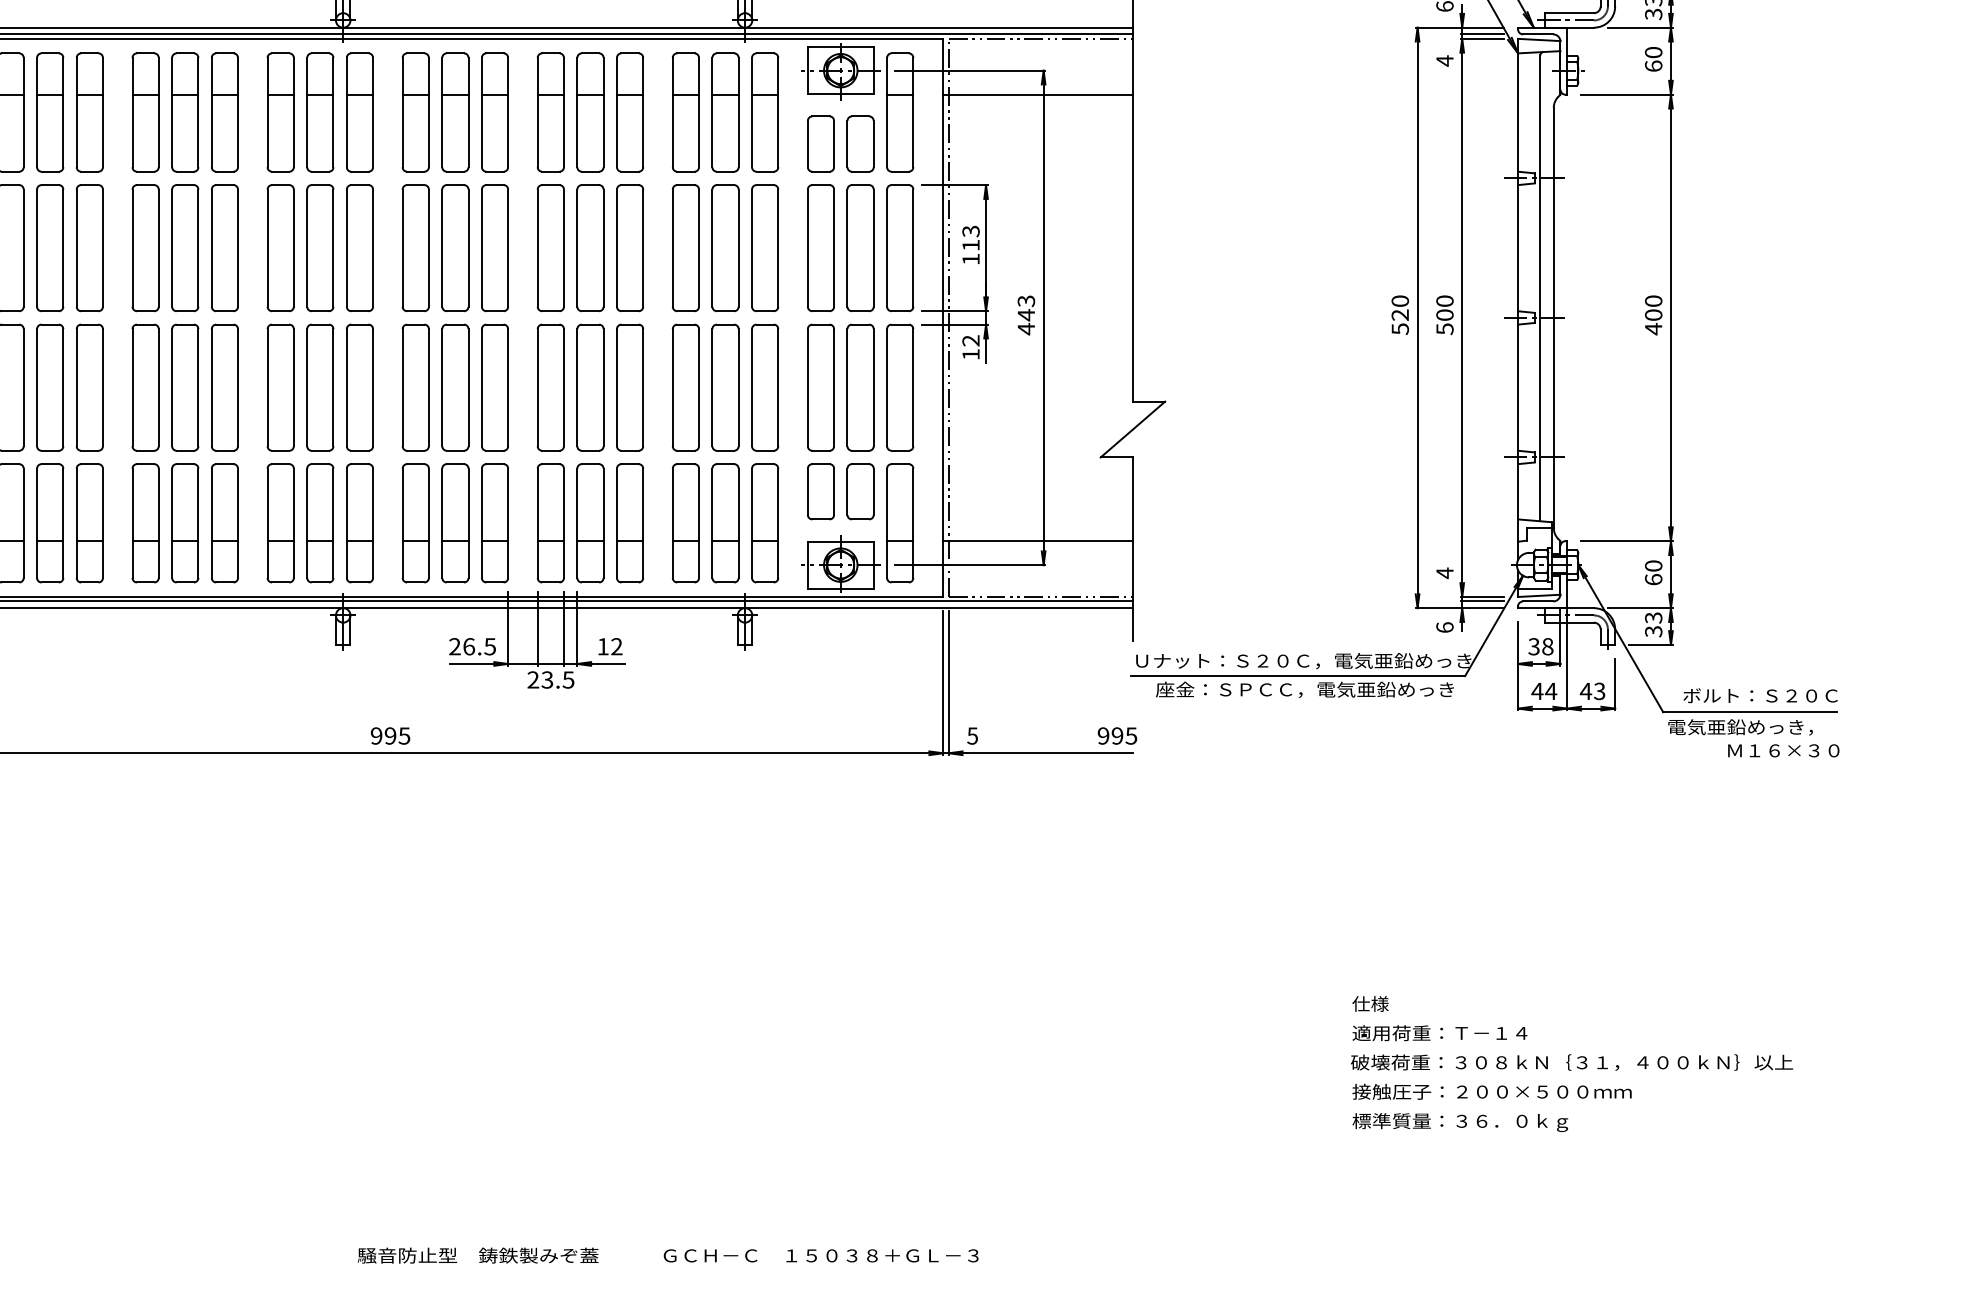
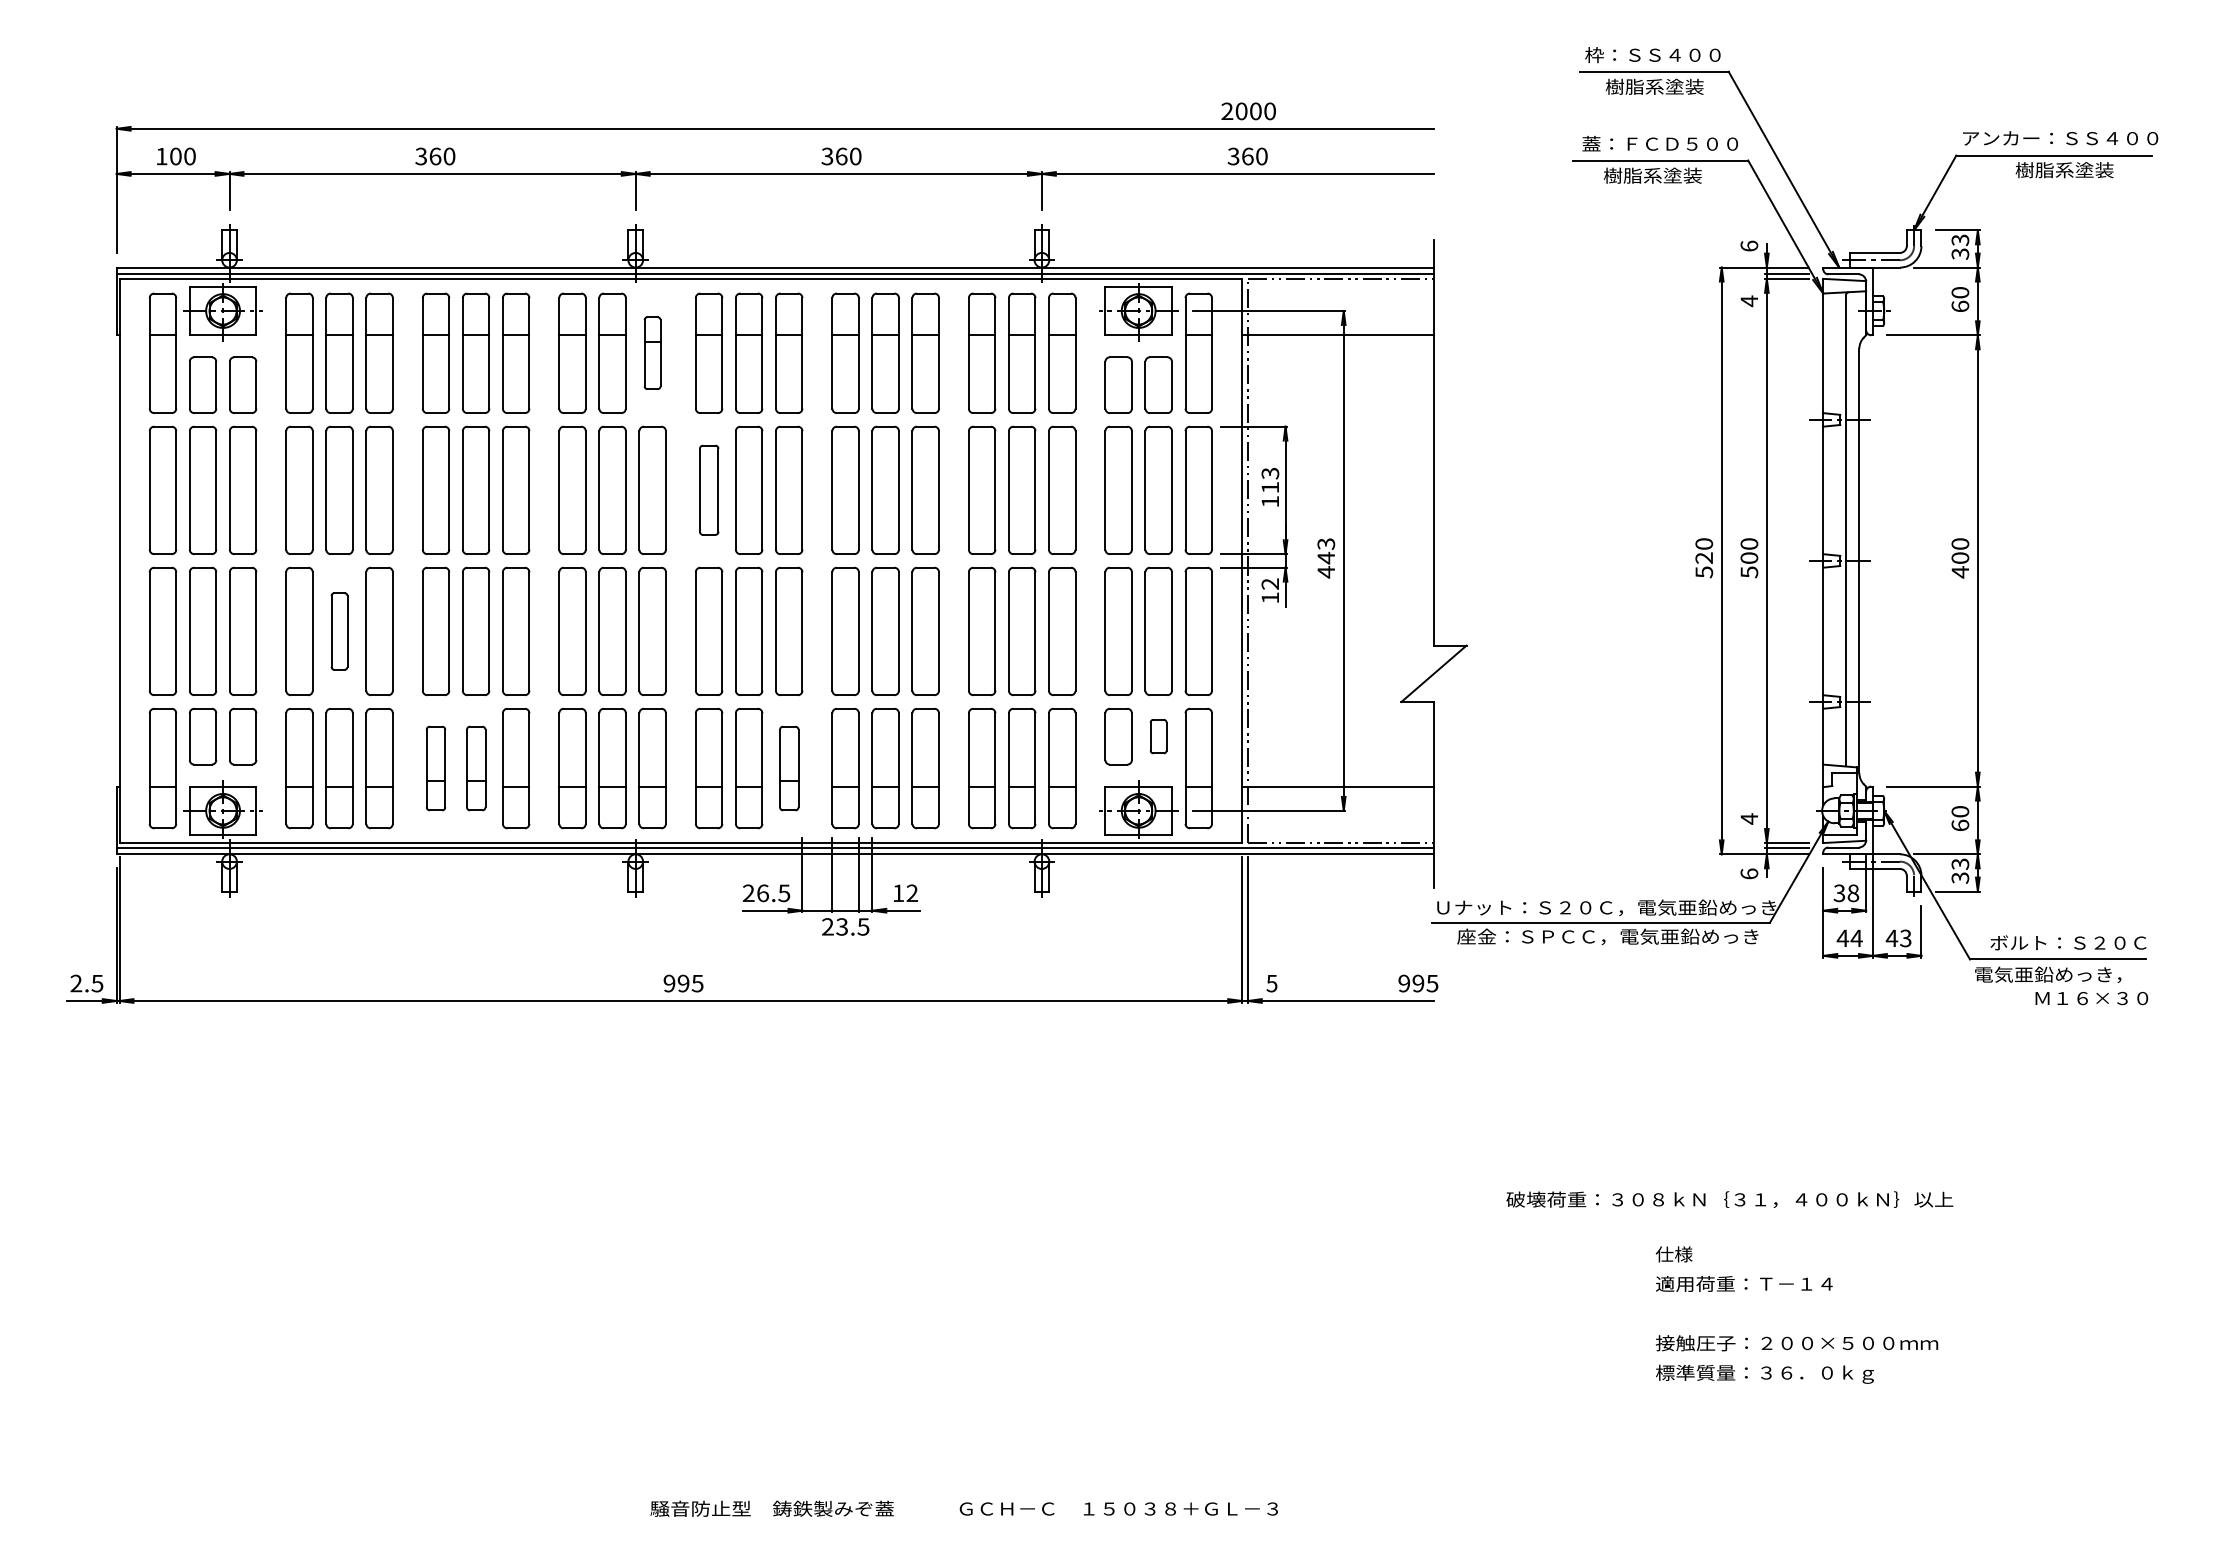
part: (359, 111) -> (652, 352), size x0.6
part: (416, 247) -> (709, 489), size x0.7
part: (50, 387) -> (339, 631), size x0.6
part: (860, 491) -> (1158, 736), size x0.6
part: (145, 523) -> (435, 768), size x0.7
part: (185, 523) -> (476, 768), size x0.7
part: (495, 523) -> (789, 768), size x0.7
text: (1571, 1062) -> (1729, 1199), moved

